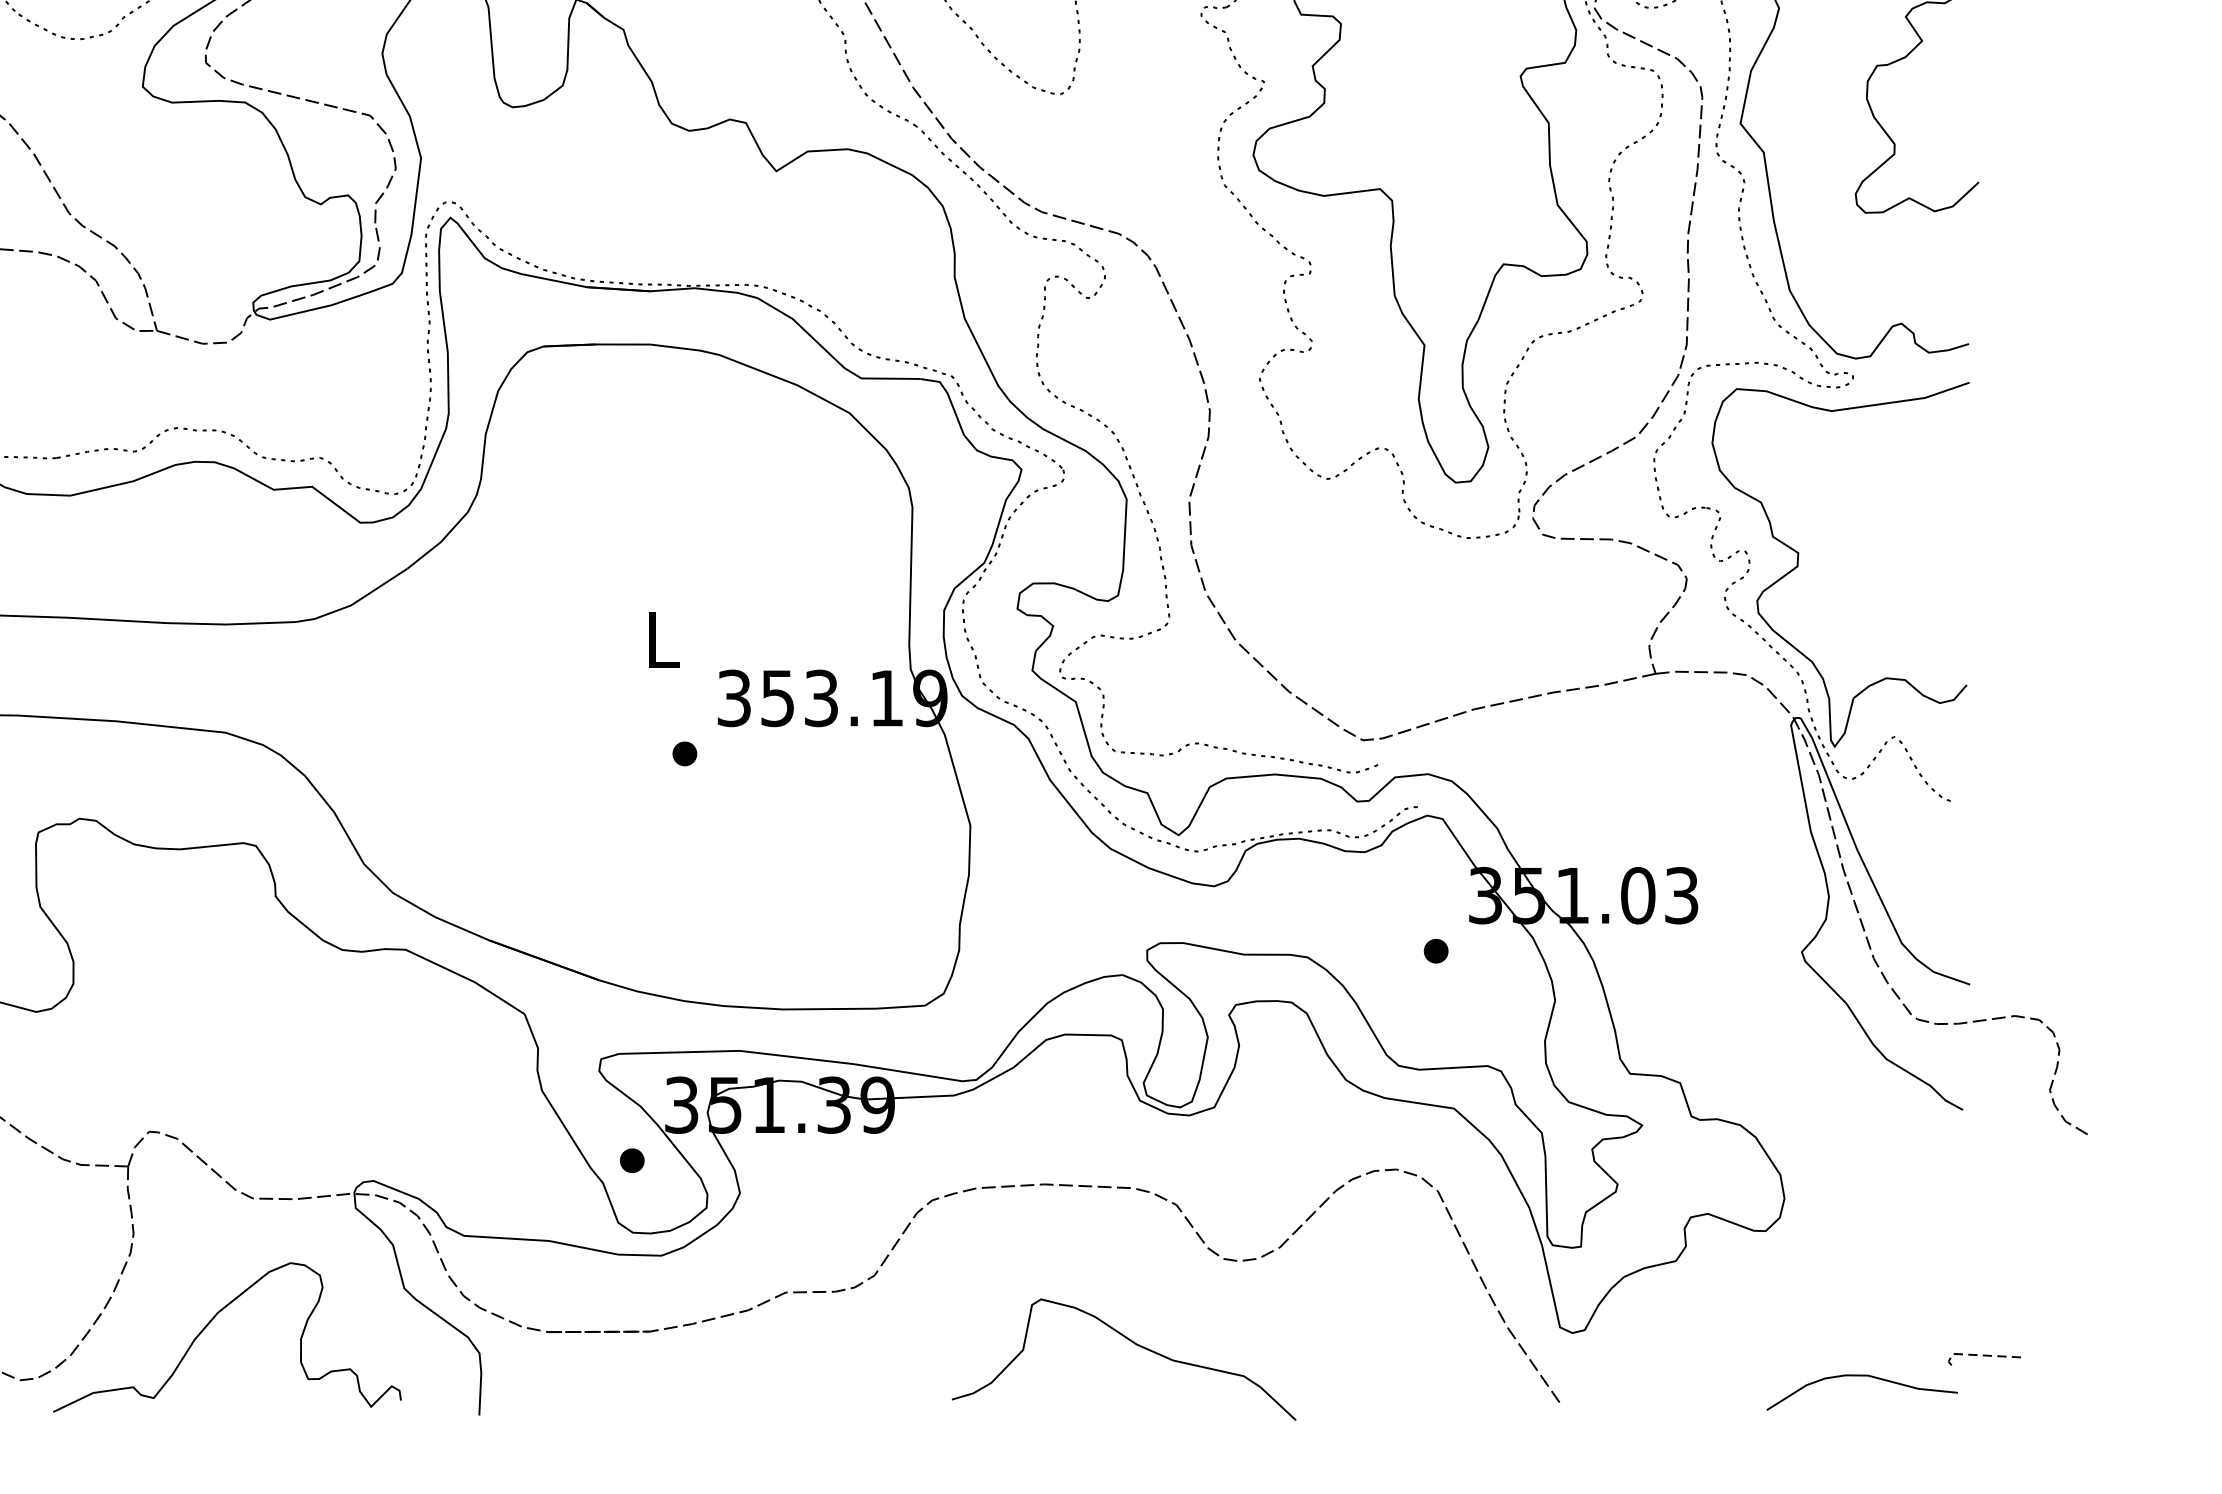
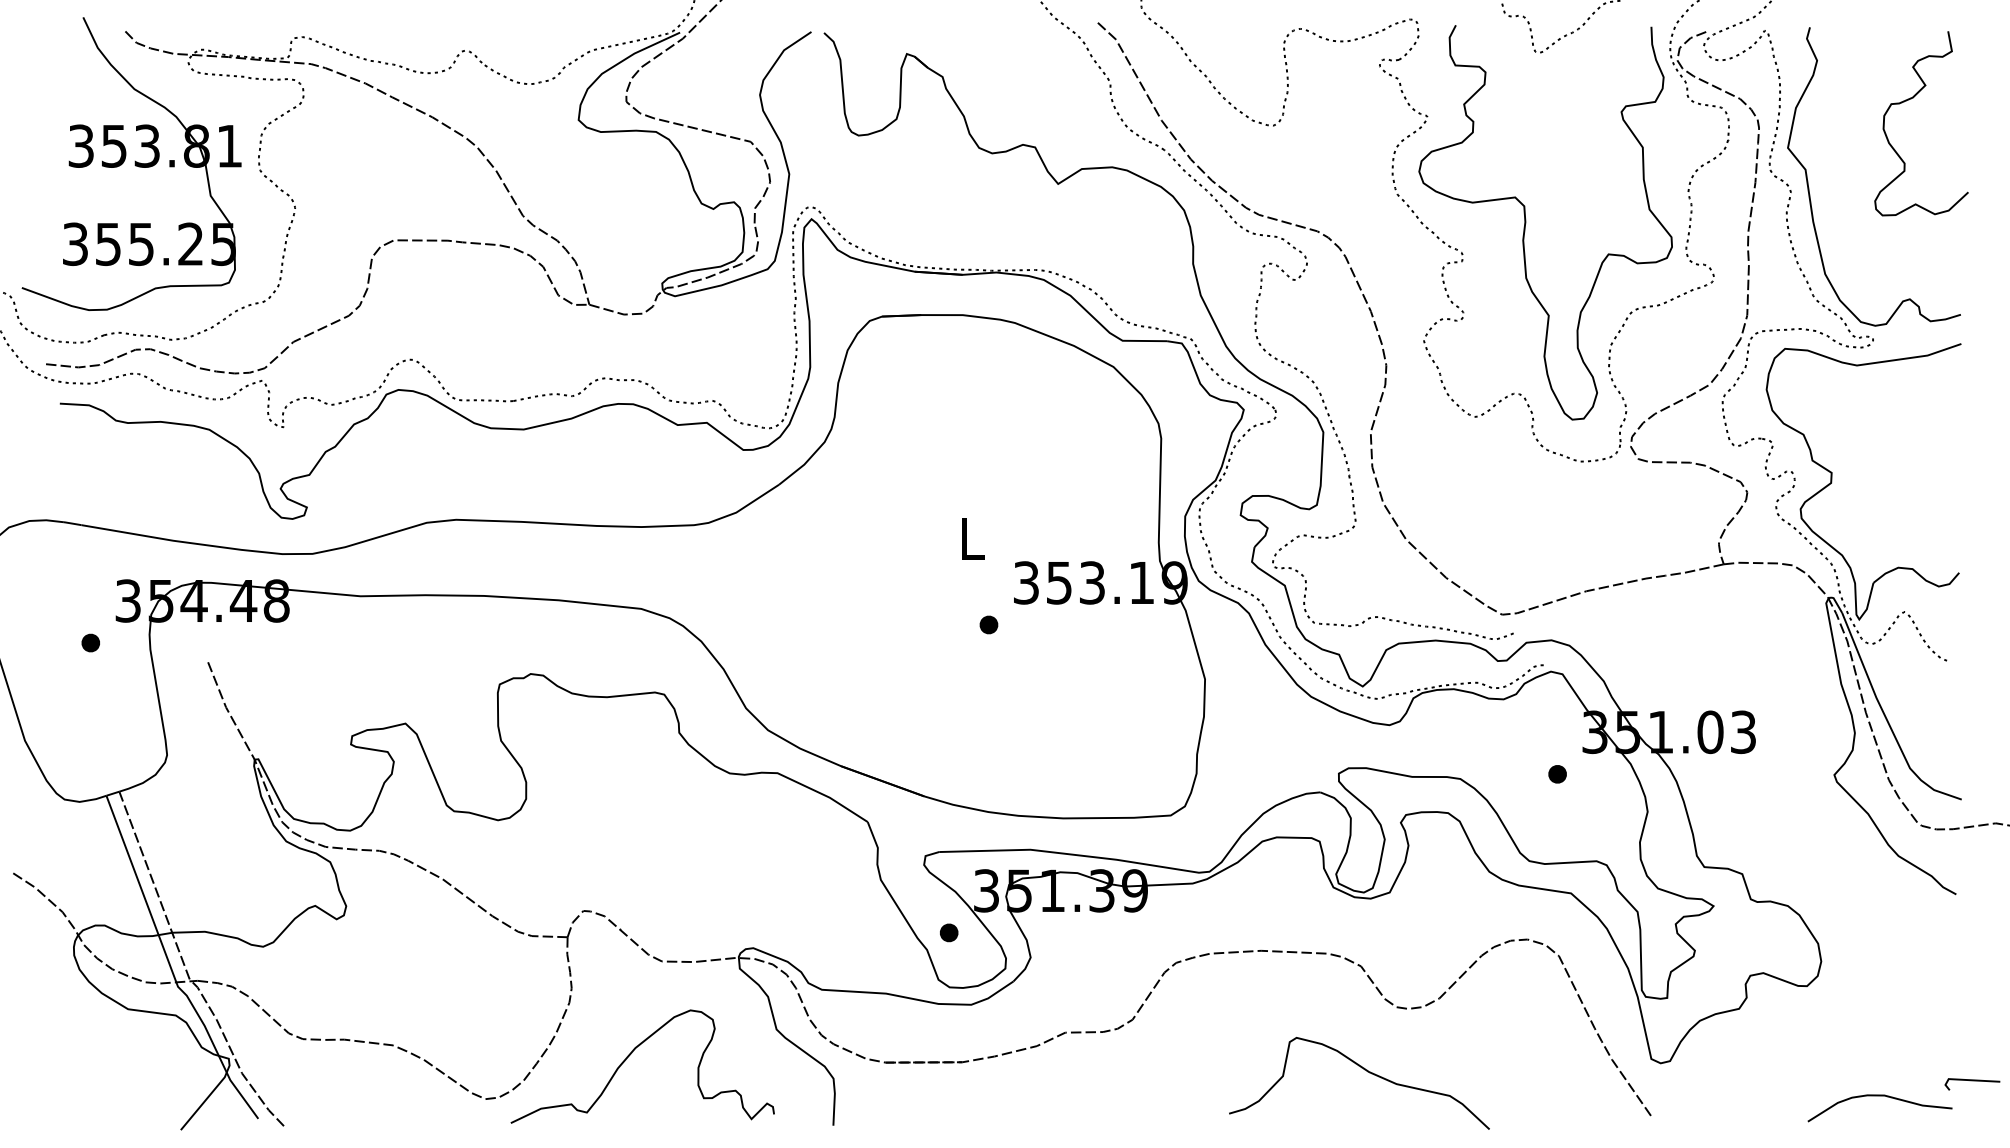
curve: (1134, 1345) -> (1367, 1072), moved
line: (1976, 1355) -> (1966, 1080), dashed -> solid

